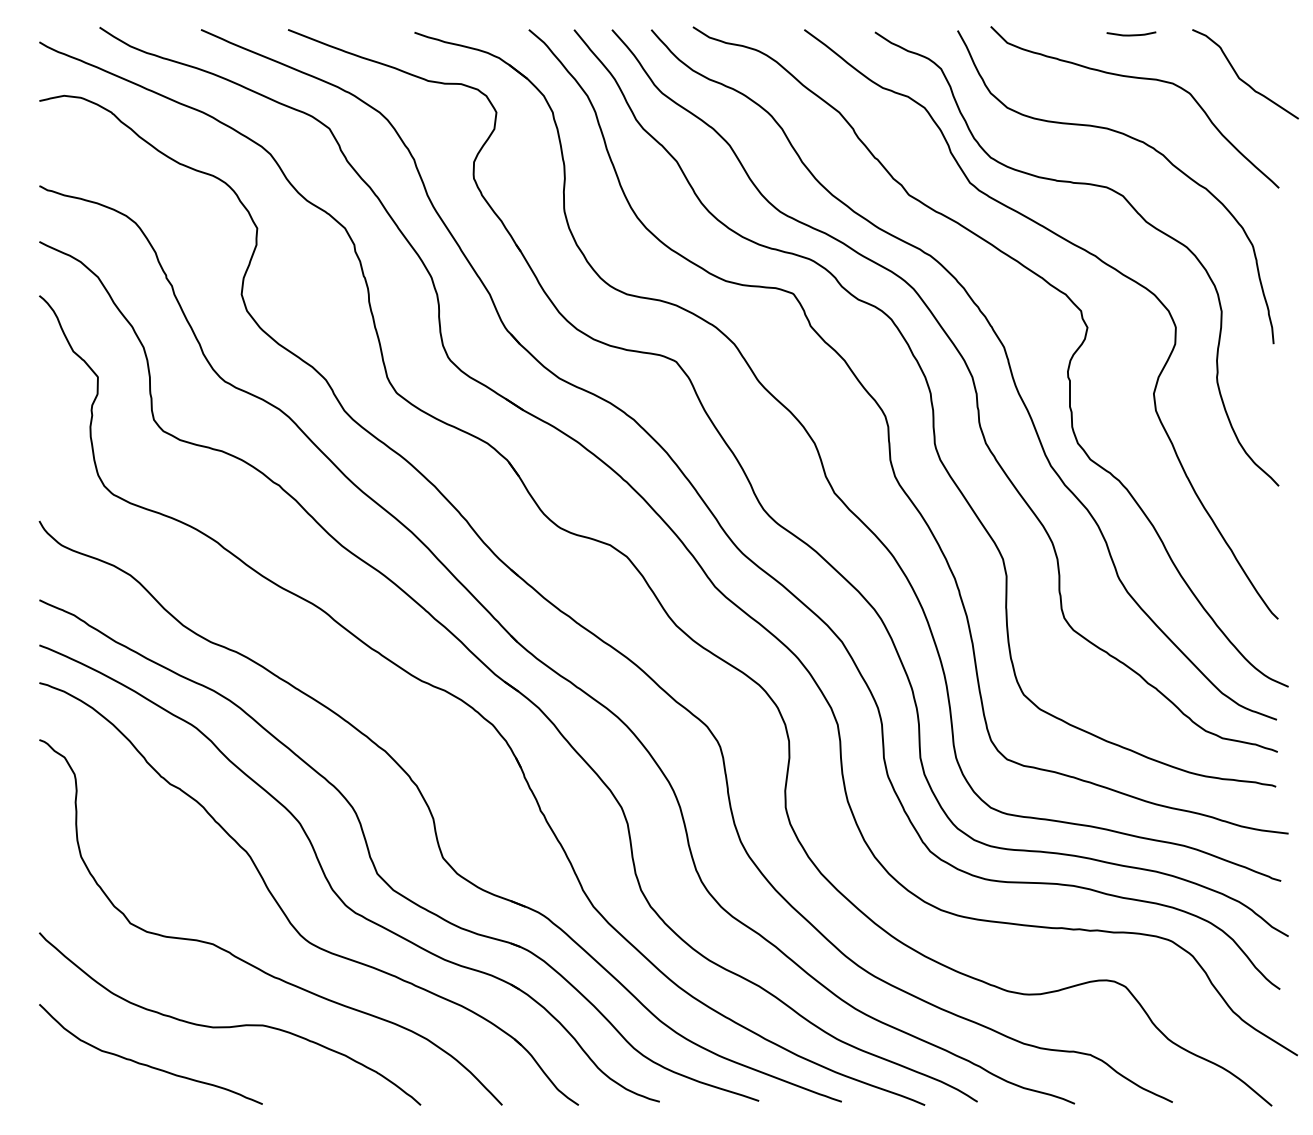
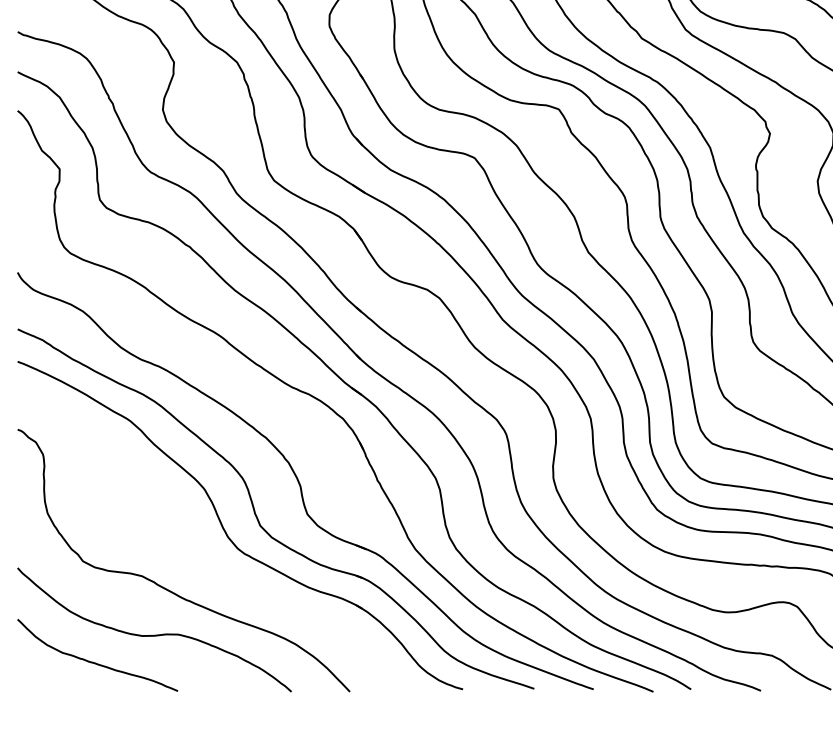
part: (283, 910) -> (192, 552), removed

